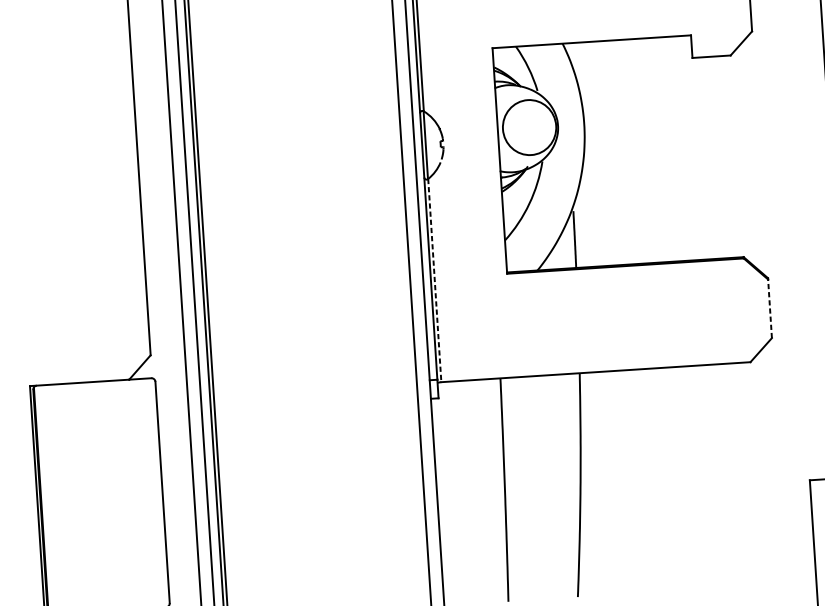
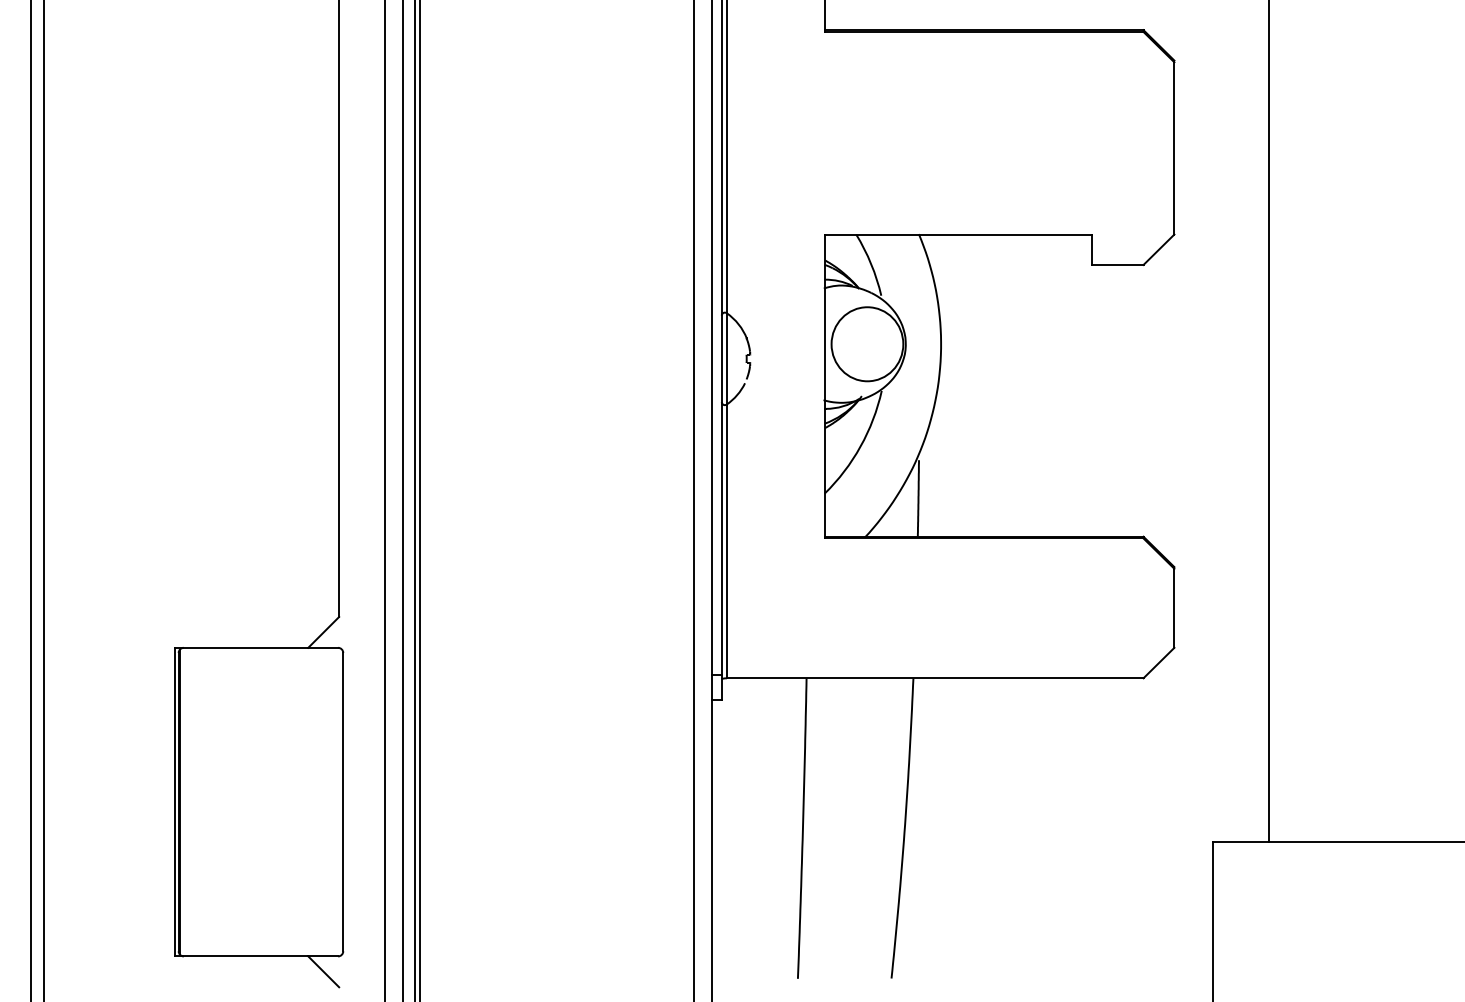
line: (434, 280) -> (726, 541), dashed -> solid
line: (770, 308) -> (1174, 607), dashed -> solid

